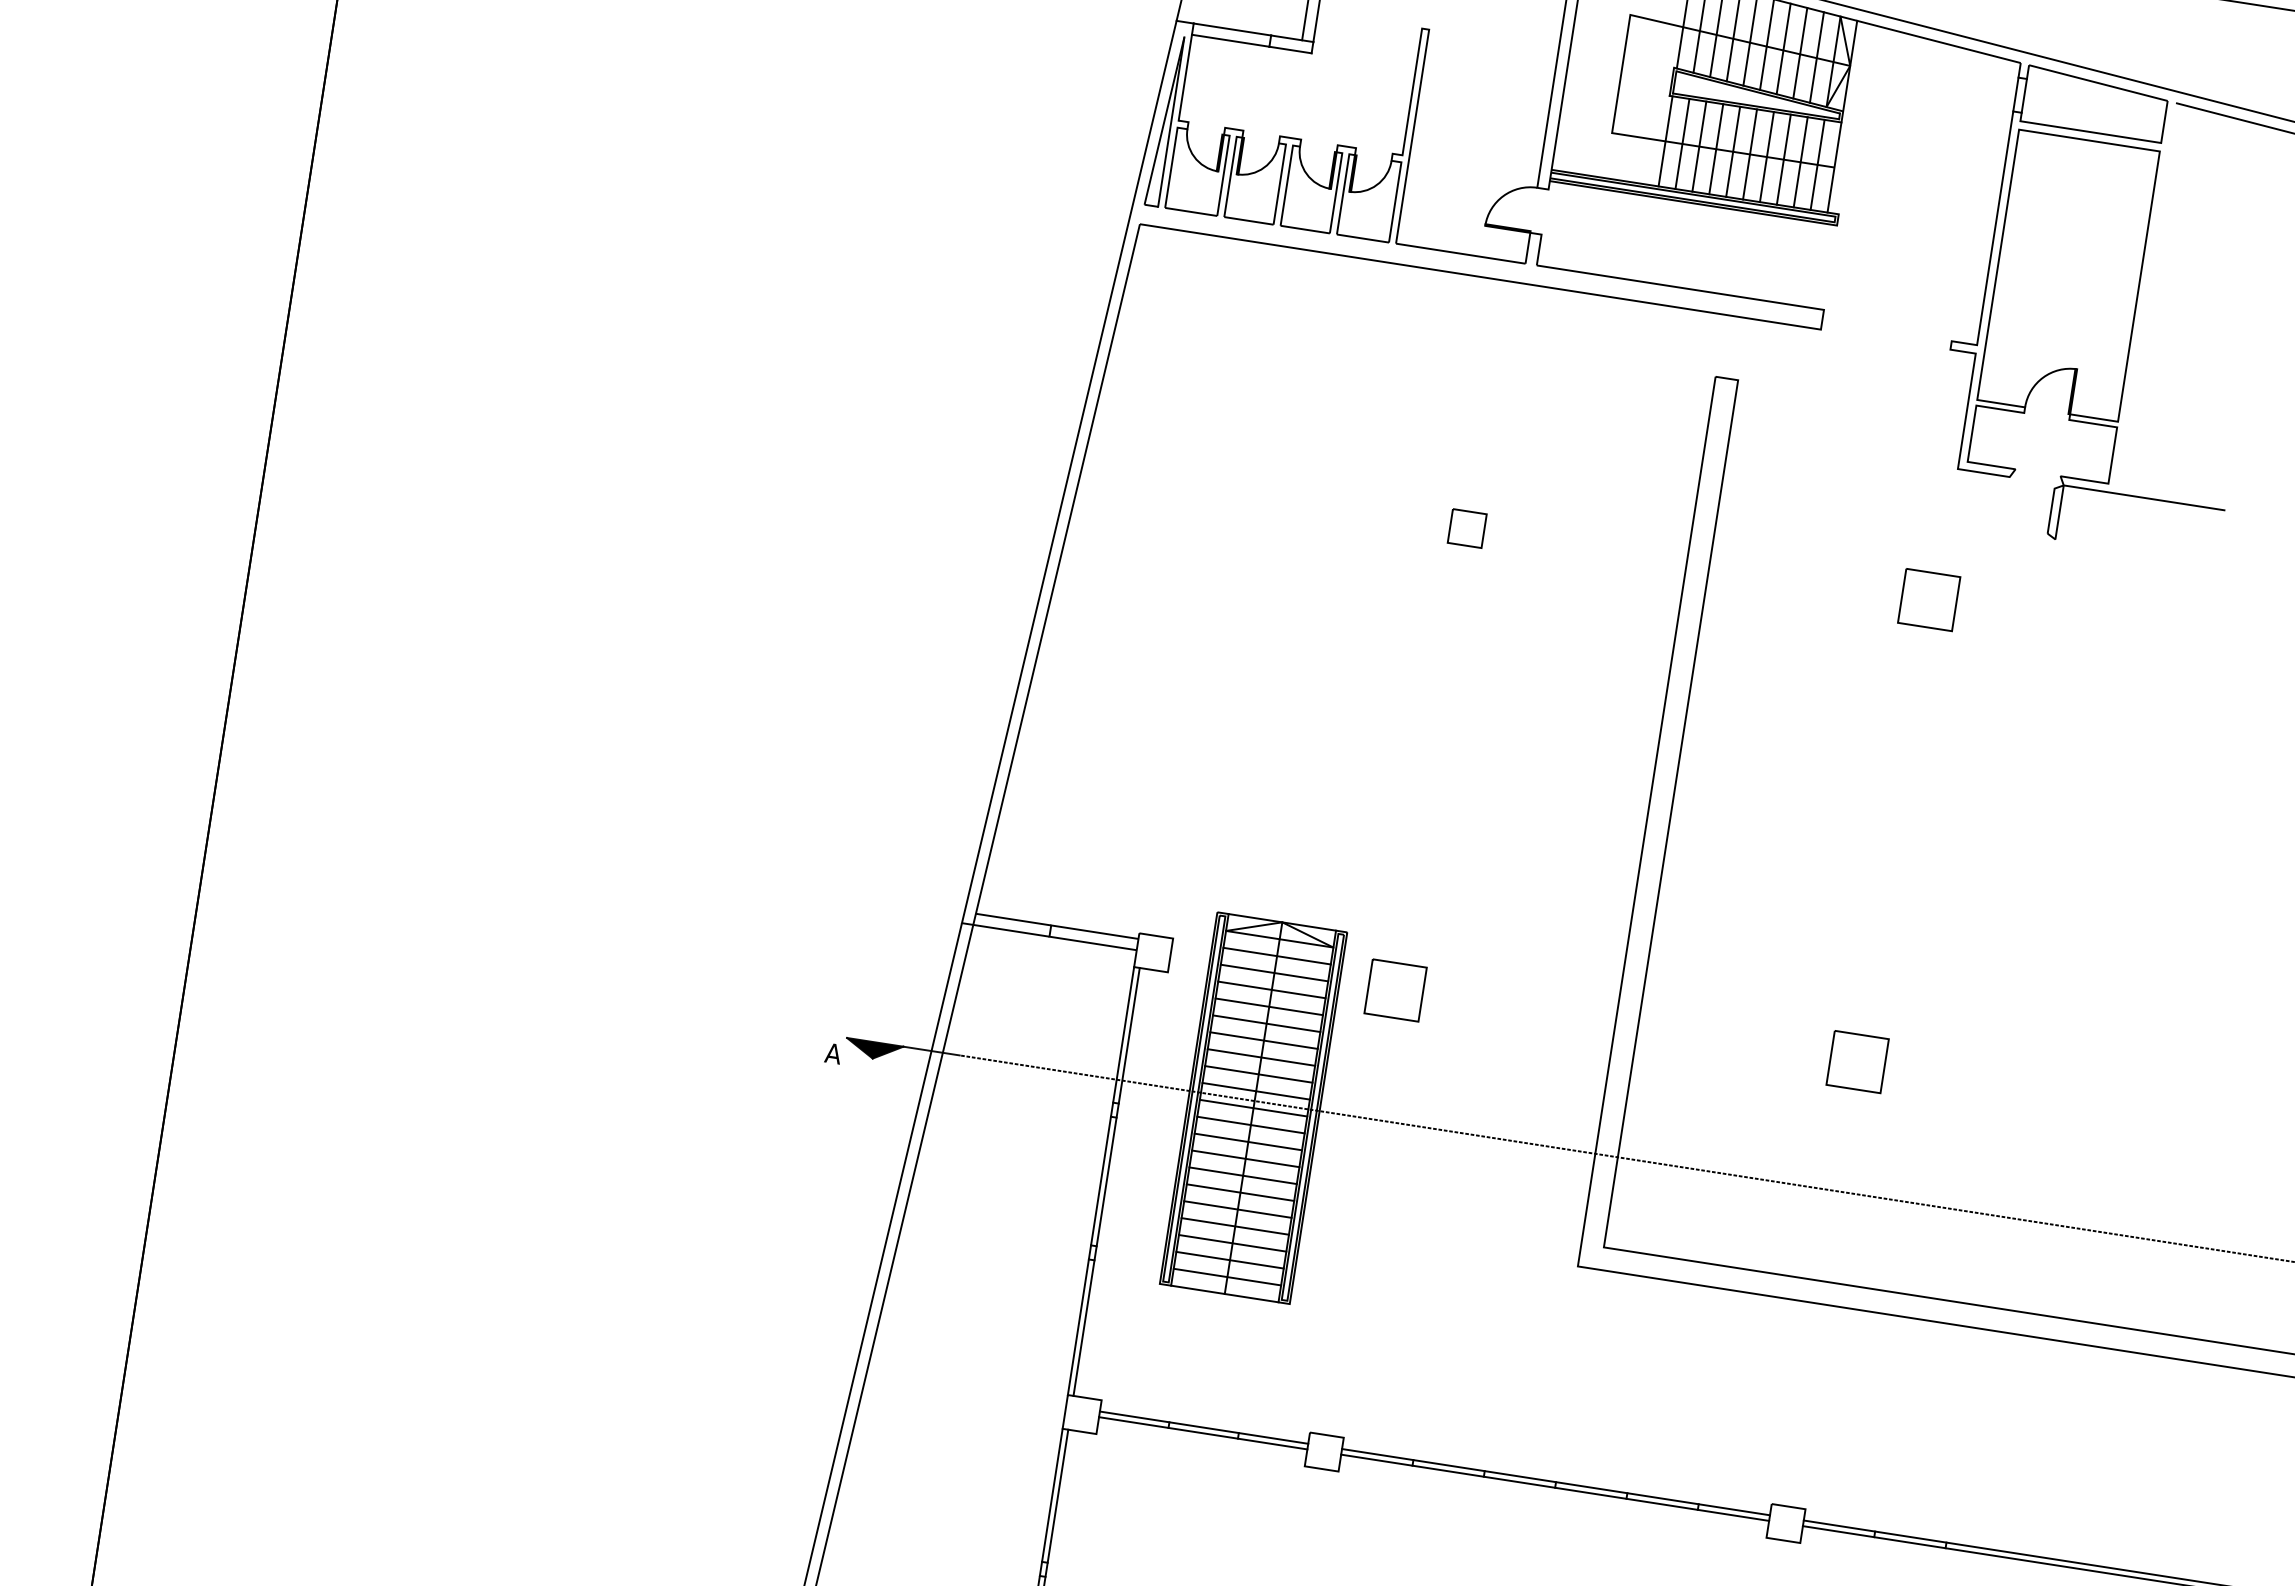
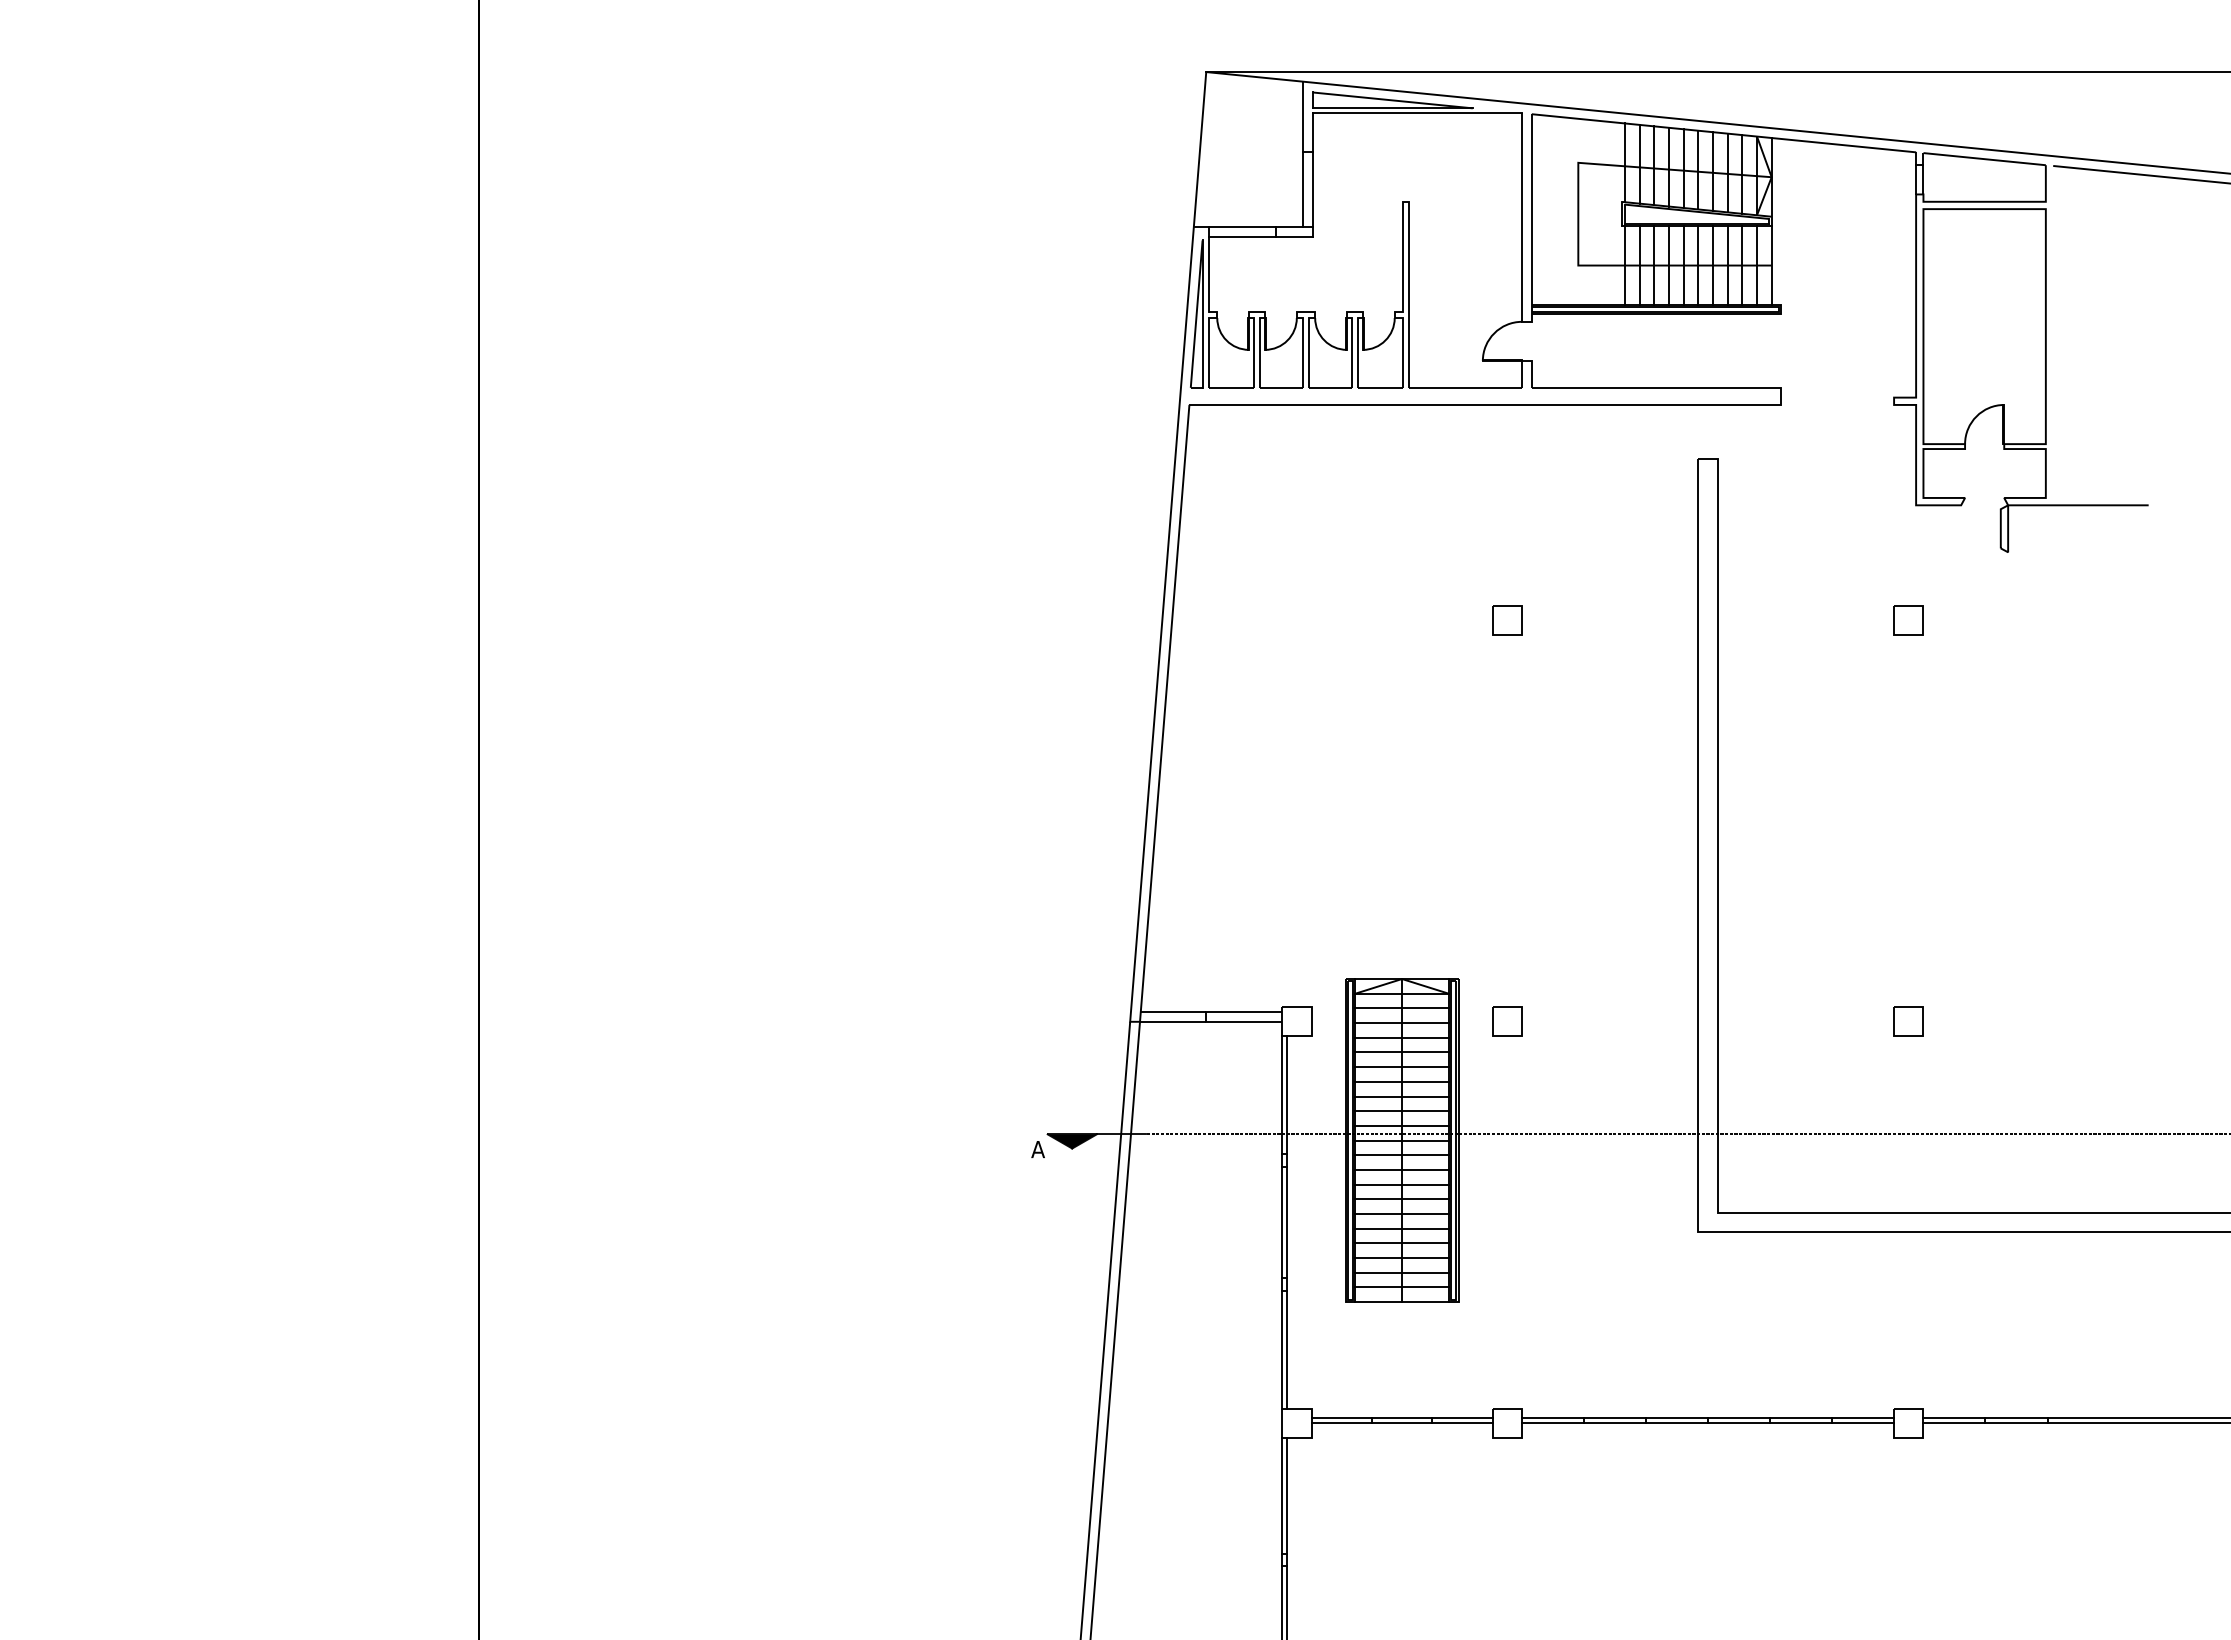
part: (1928, 600) -> (1908, 620), size x0.62
part: (1396, 989) -> (1507, 1021), size x0.62
part: (1857, 1061) -> (1908, 1021), size x0.62

